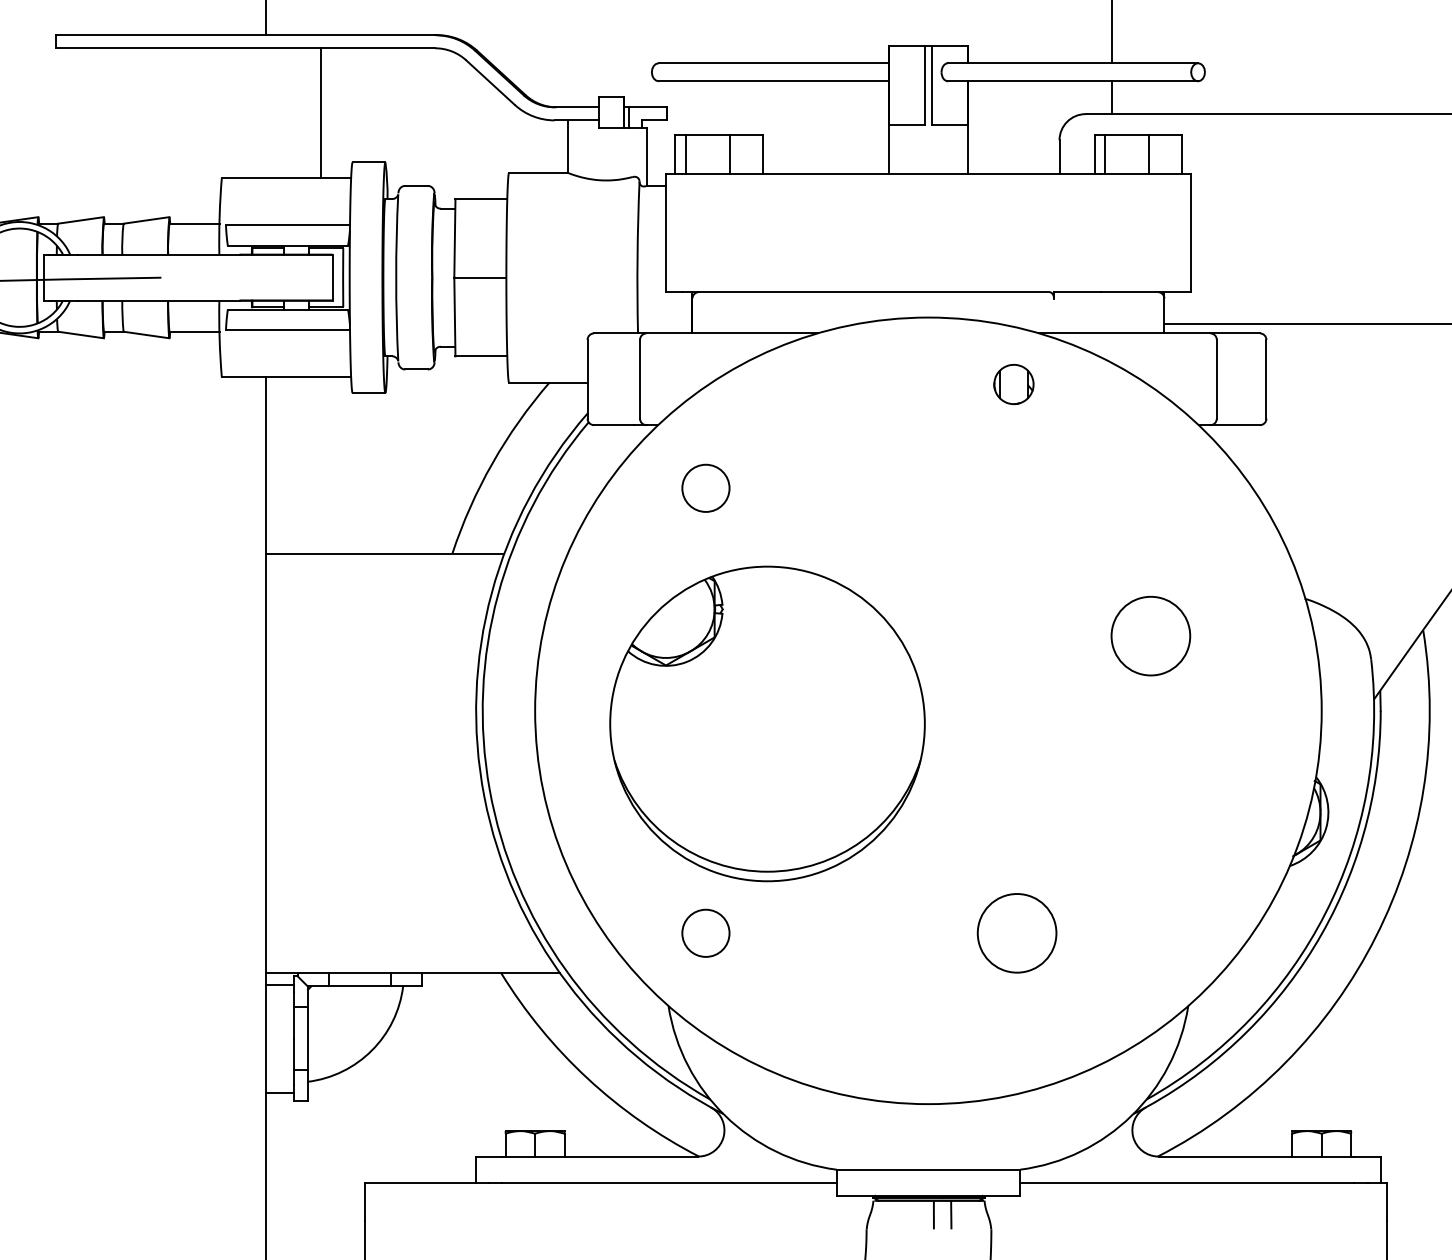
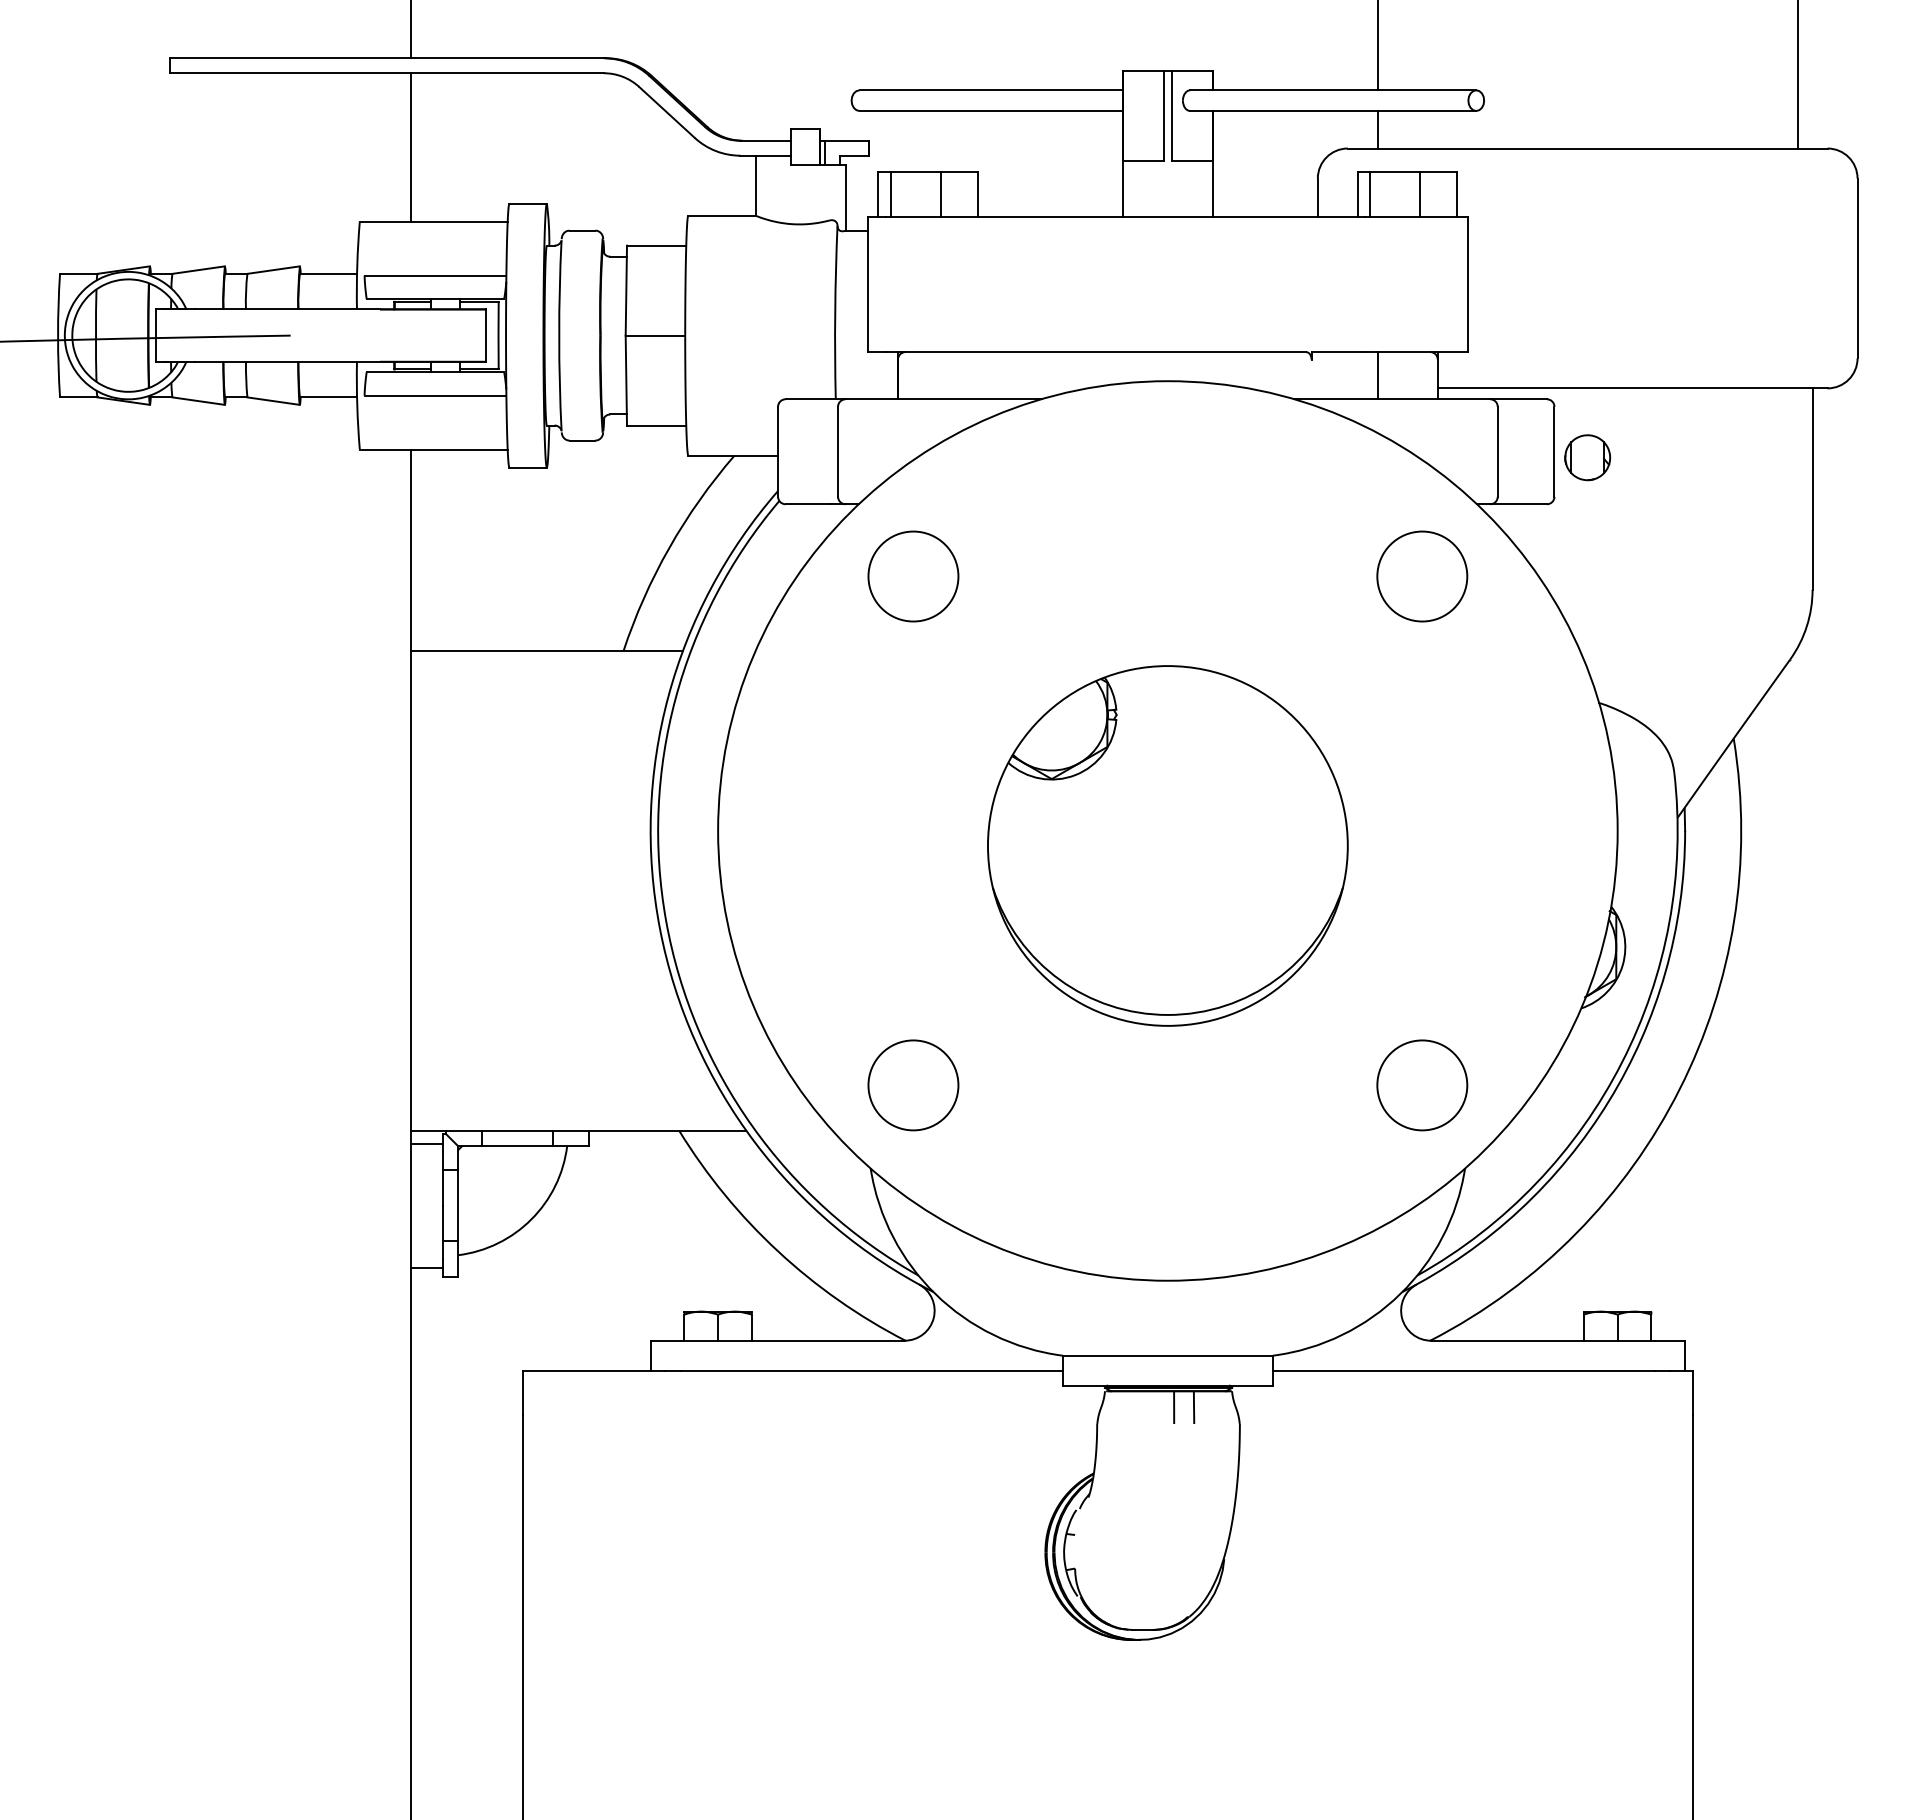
line: (321, 113) -> (410, 147), moved
line: (1111, 312) -> (1377, 375), added
part: (1013, 384) -> (1587, 457), moved
circle: (705, 488) -> (913, 576), size x1.67
circle: (1151, 636) -> (1422, 576), moved
part: (767, 723) -> (1167, 845), moved
circle: (705, 933) -> (913, 1085), size x1.67
circle: (1017, 933) -> (1422, 1085), moved

